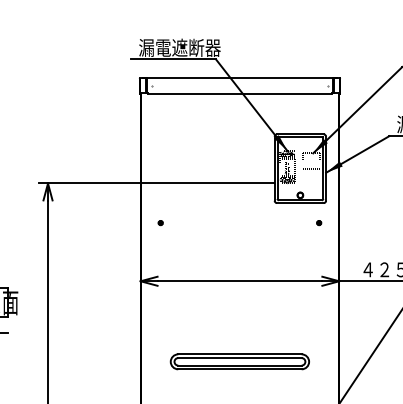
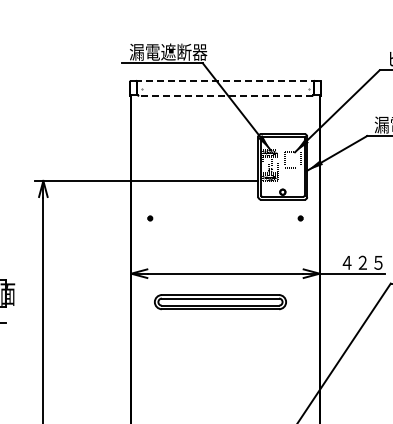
line: (238, 78) -> (224, 81), solid -> dashed
line: (238, 93) -> (224, 95), solid -> dashed
part: (239, 362) -> (220, 302), moved

